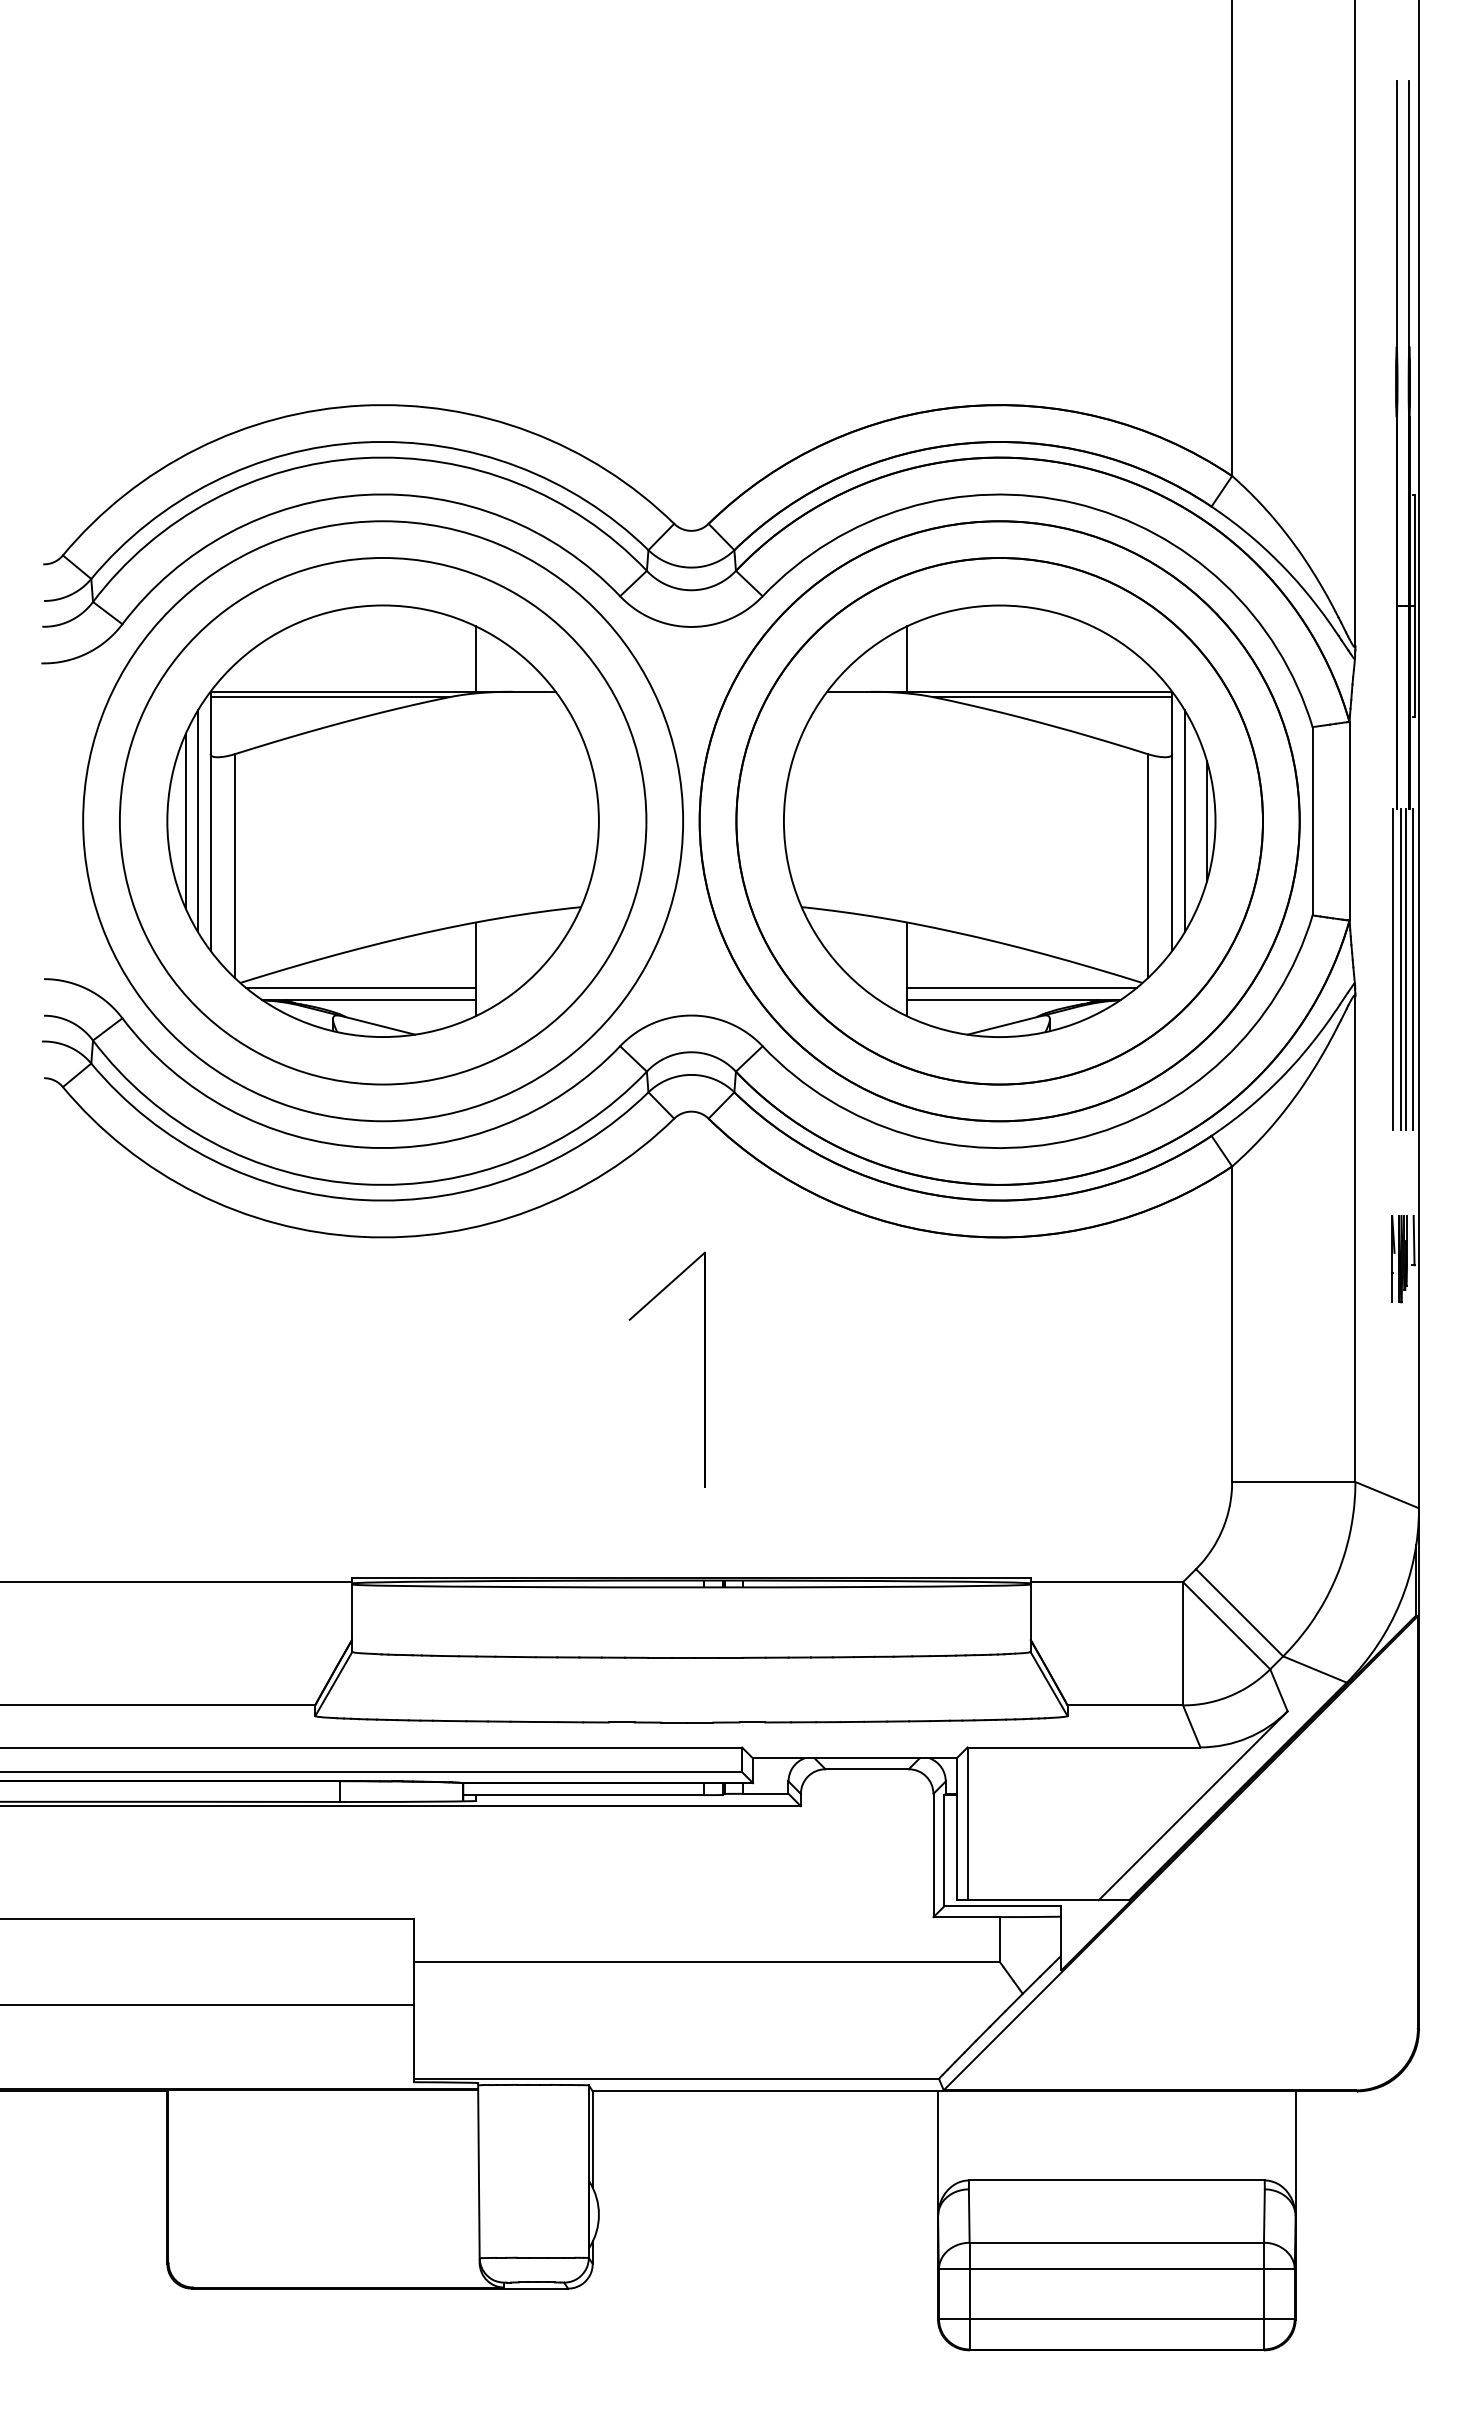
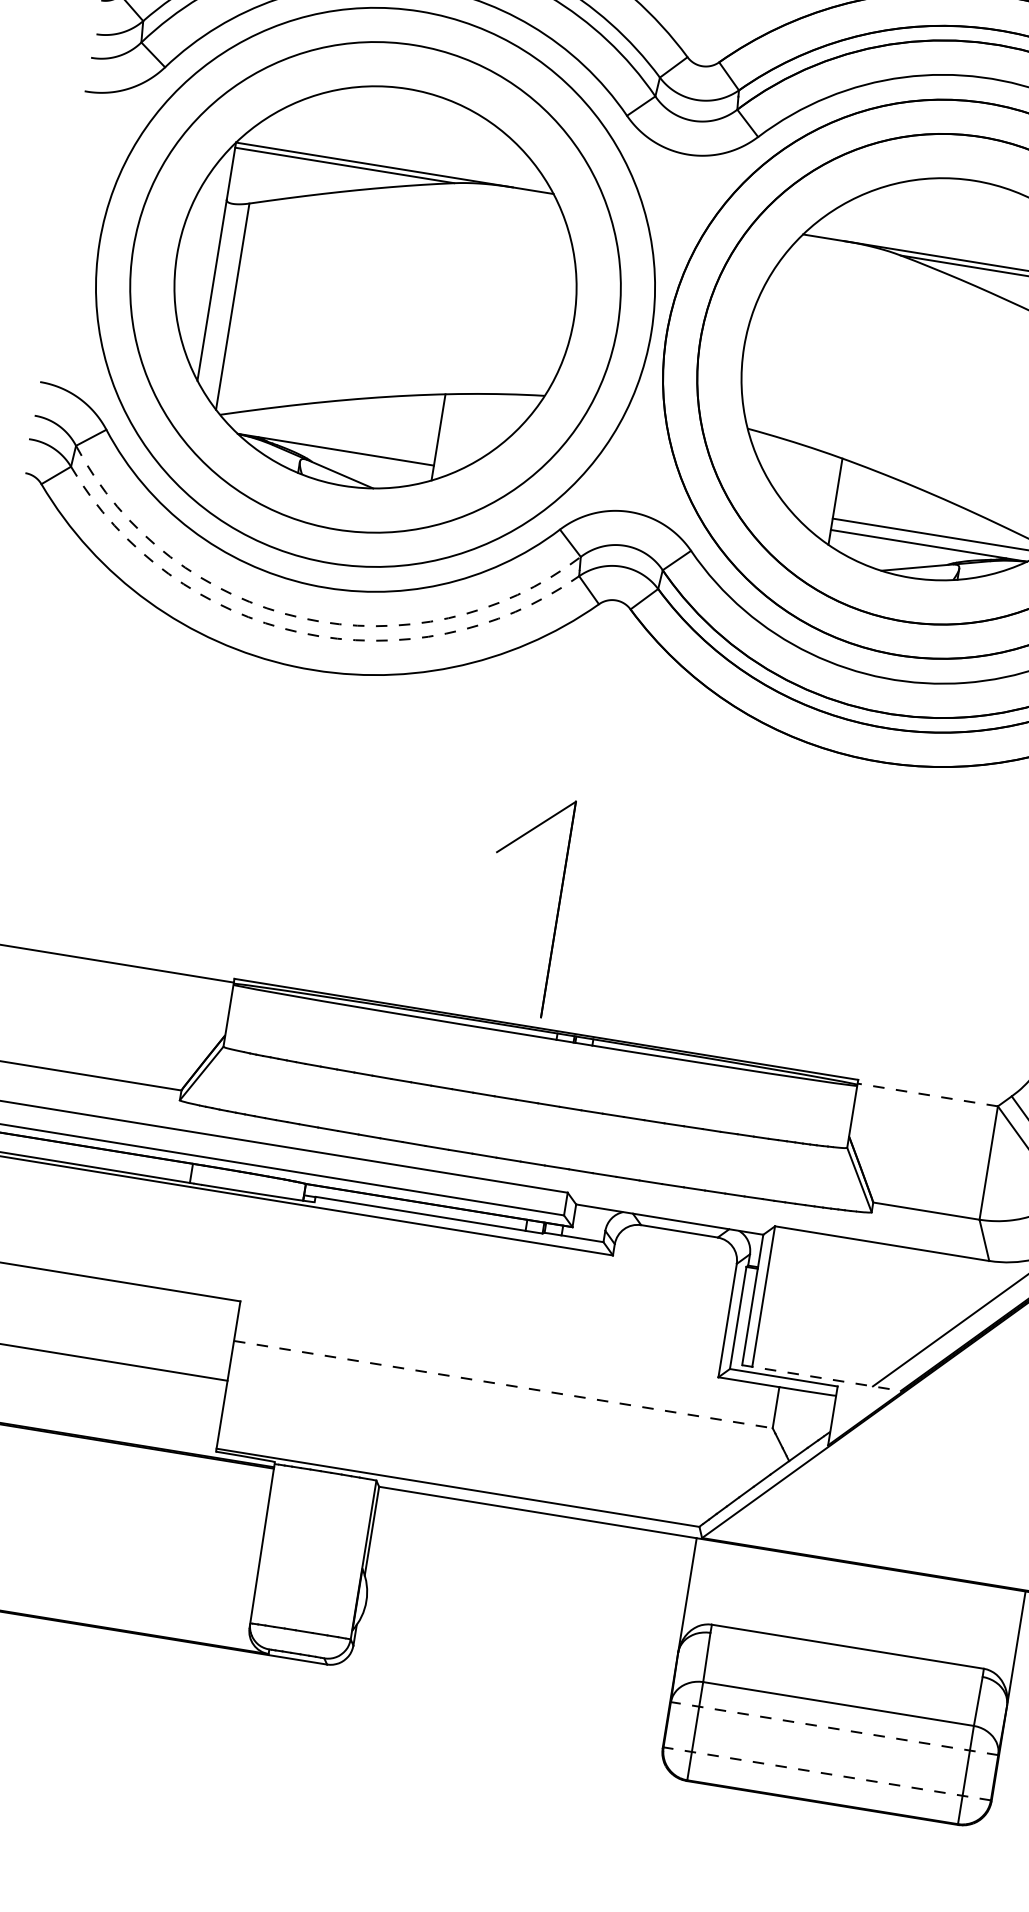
line: (475, 658) -> (484, 151), removed
line: (907, 658) -> (882, 215), removed
line: (185, 821) -> (193, 258), removed
line: (198, 821) -> (205, 260), removed
line: (360, 987) -> (329, 436), removed
arc: (362, 1184) -> (302, 618), solid -> dashed
arc: (363, 1200) -> (300, 633), solid -> dashed
part: (704, 1369) -> (558, 909), moved
line: (1106, 1582) -> (927, 1095), solid -> dashed
line: (1043, 1900) -> (822, 1378), solid -> dashed
line: (706, 1961) -> (503, 1384), solid -> dashed
line: (1116, 2269) -> (834, 1728), solid -> dashed
line: (1116, 2318) -> (826, 1773), solid -> dashed

